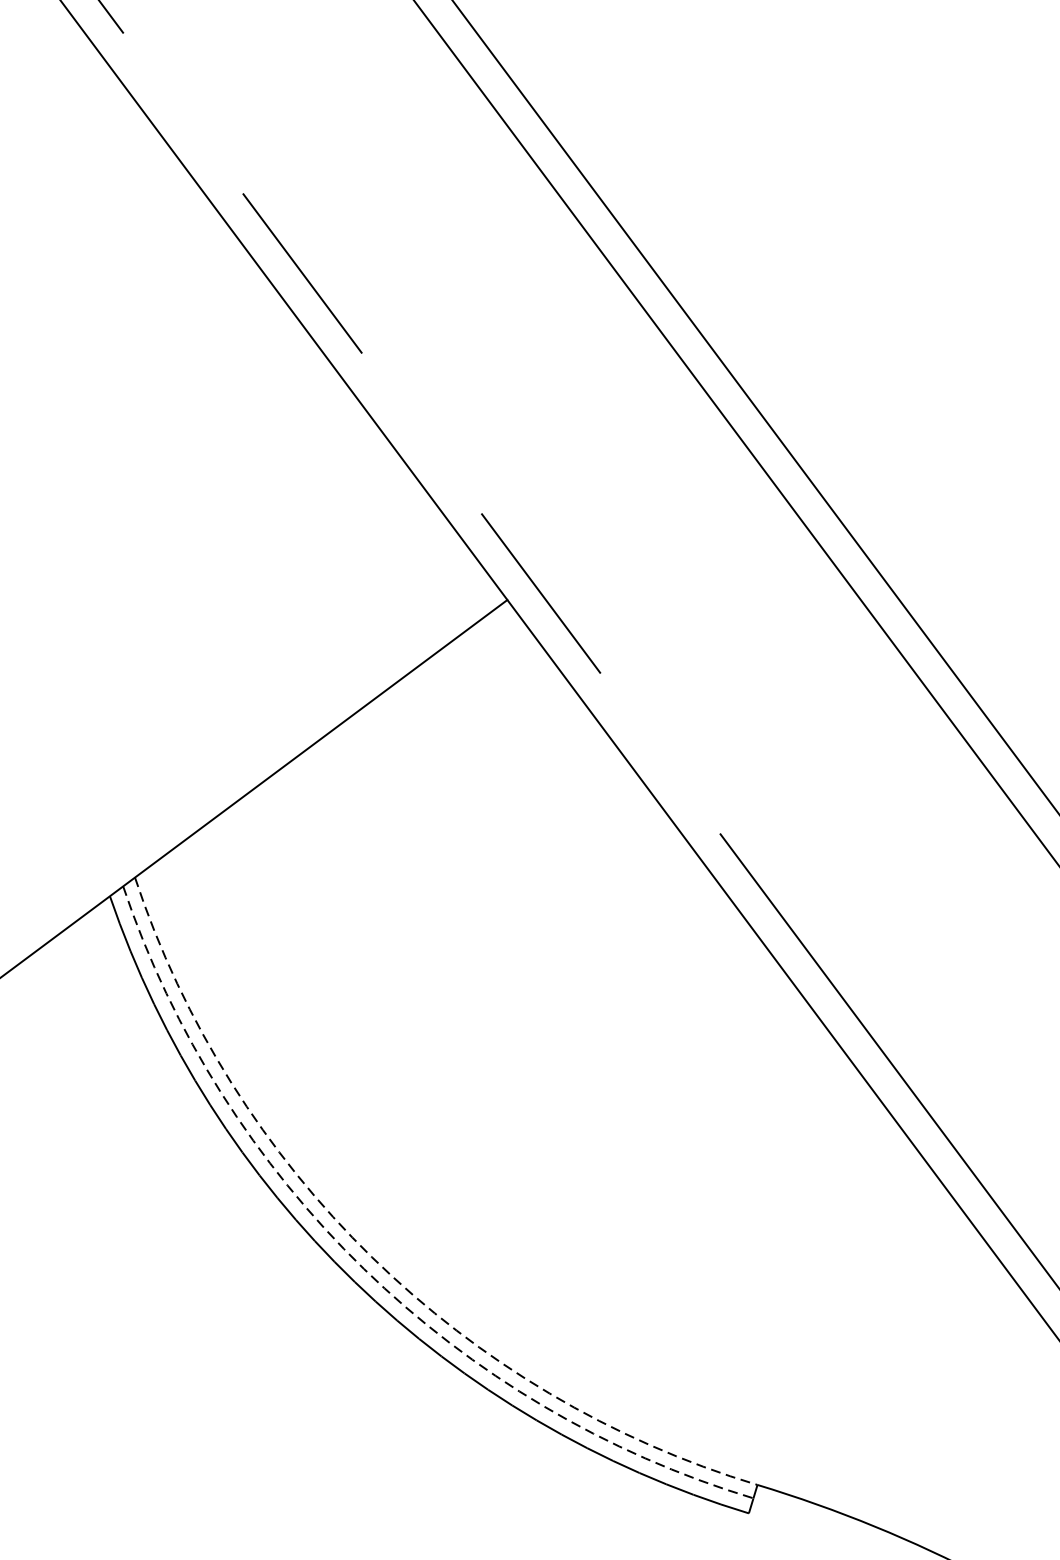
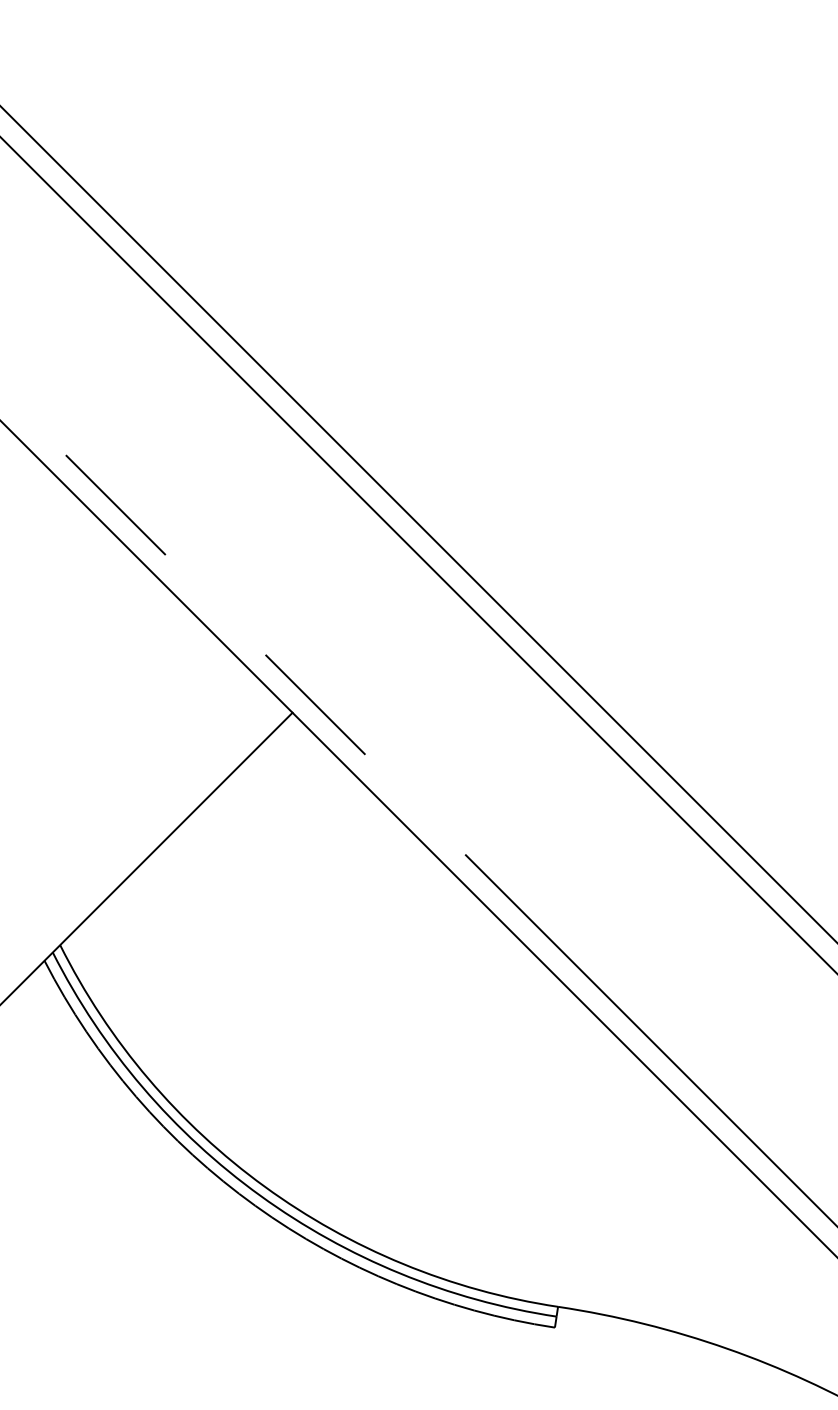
arc: (371, 1256) -> (264, 1186), dashed -> solid
arc: (364, 1268) -> (260, 1195), dashed -> solid

